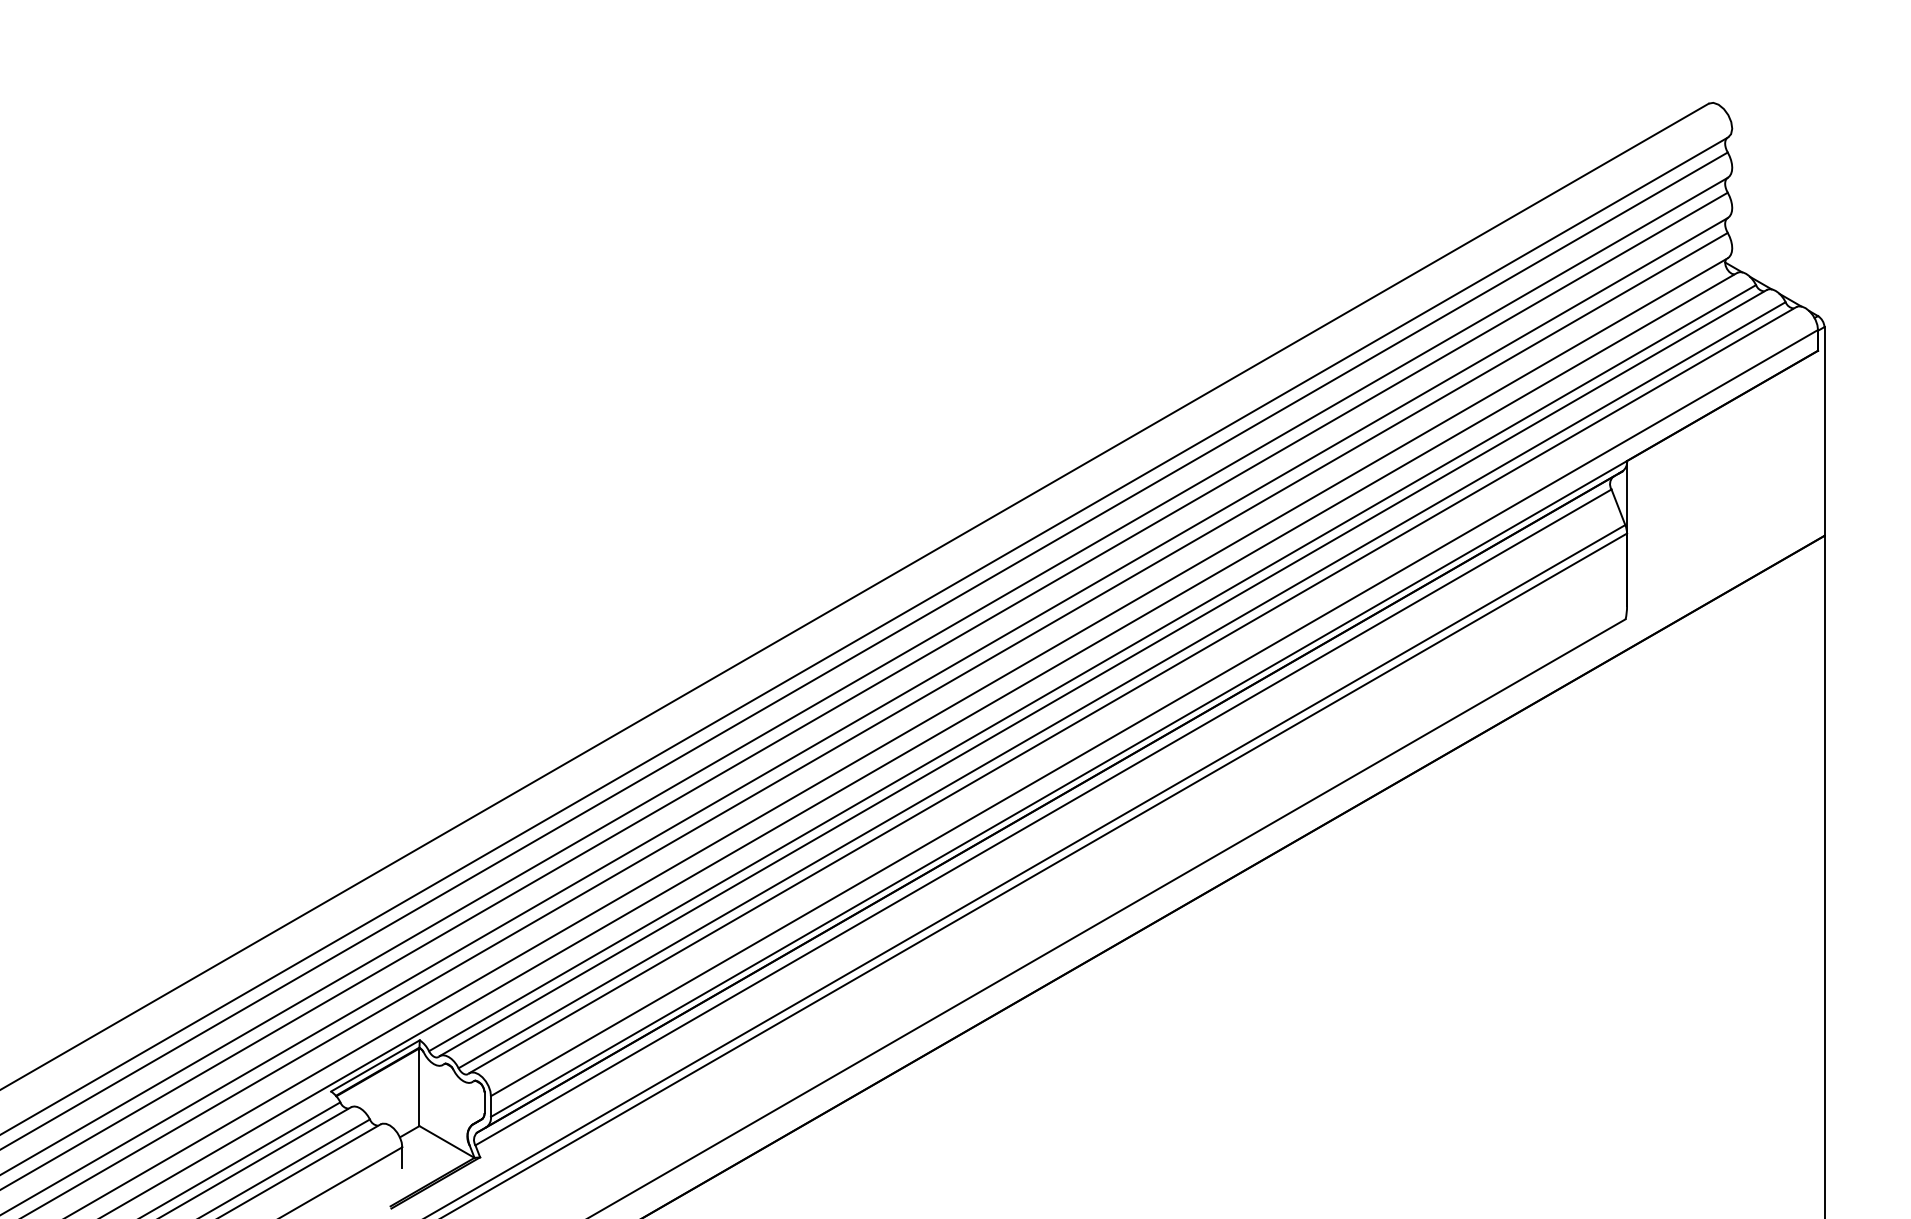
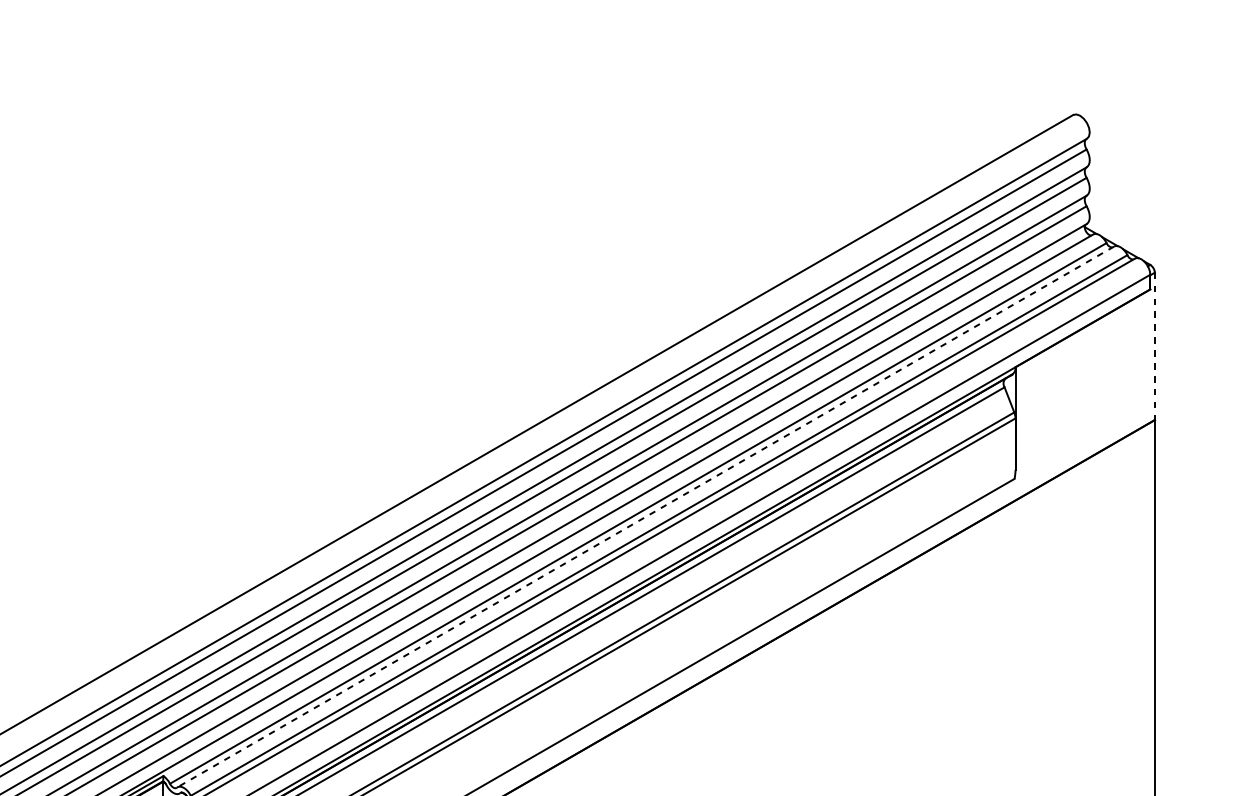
line: (1824, 431) -> (1154, 346), solid -> dashed
line: (1102, 673) -> (645, 517), solid -> dashed

